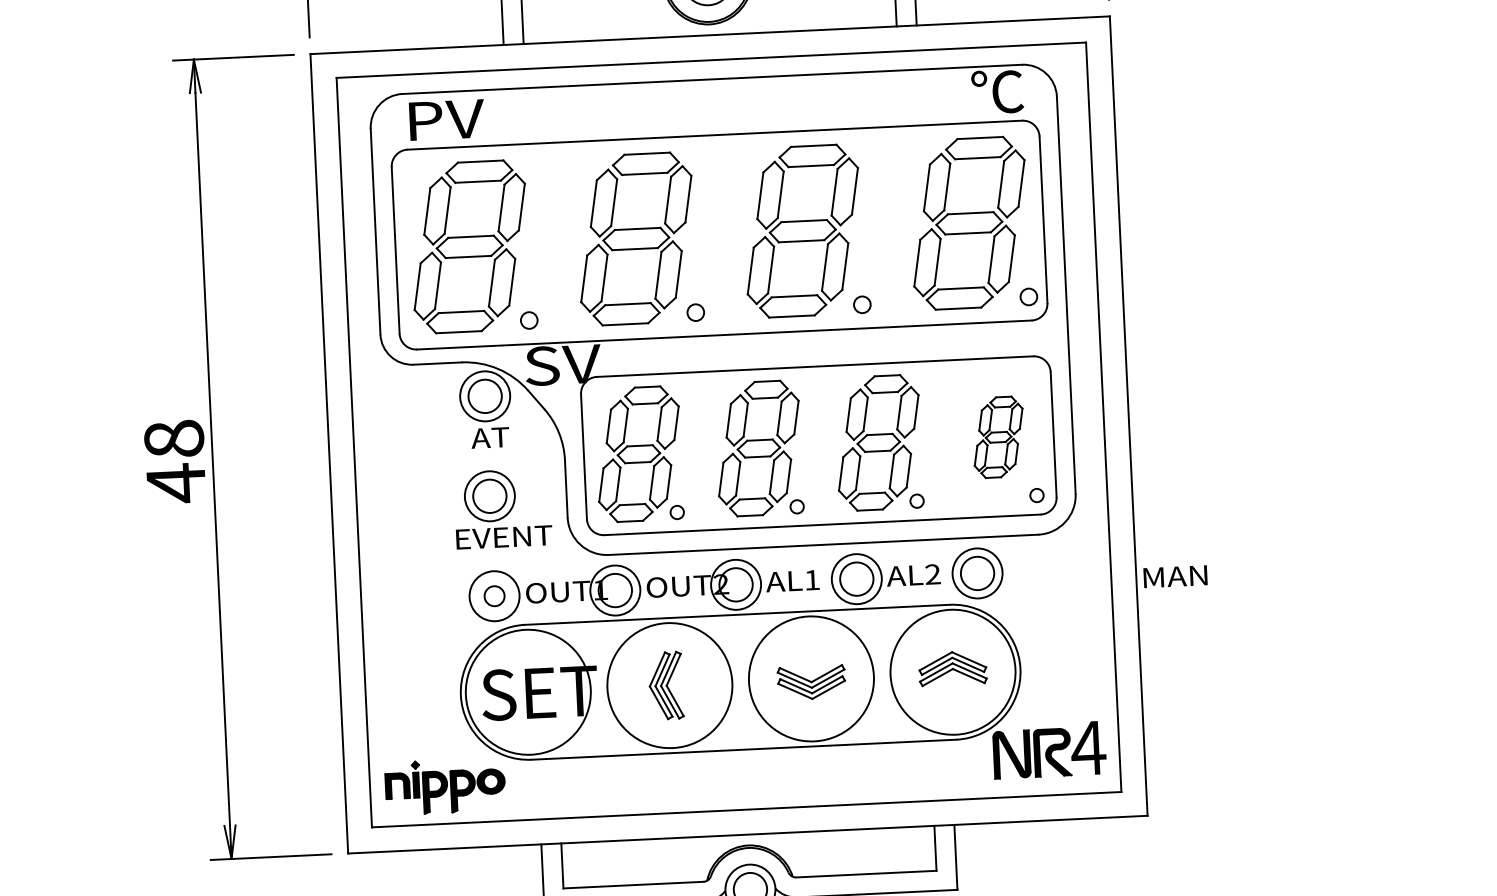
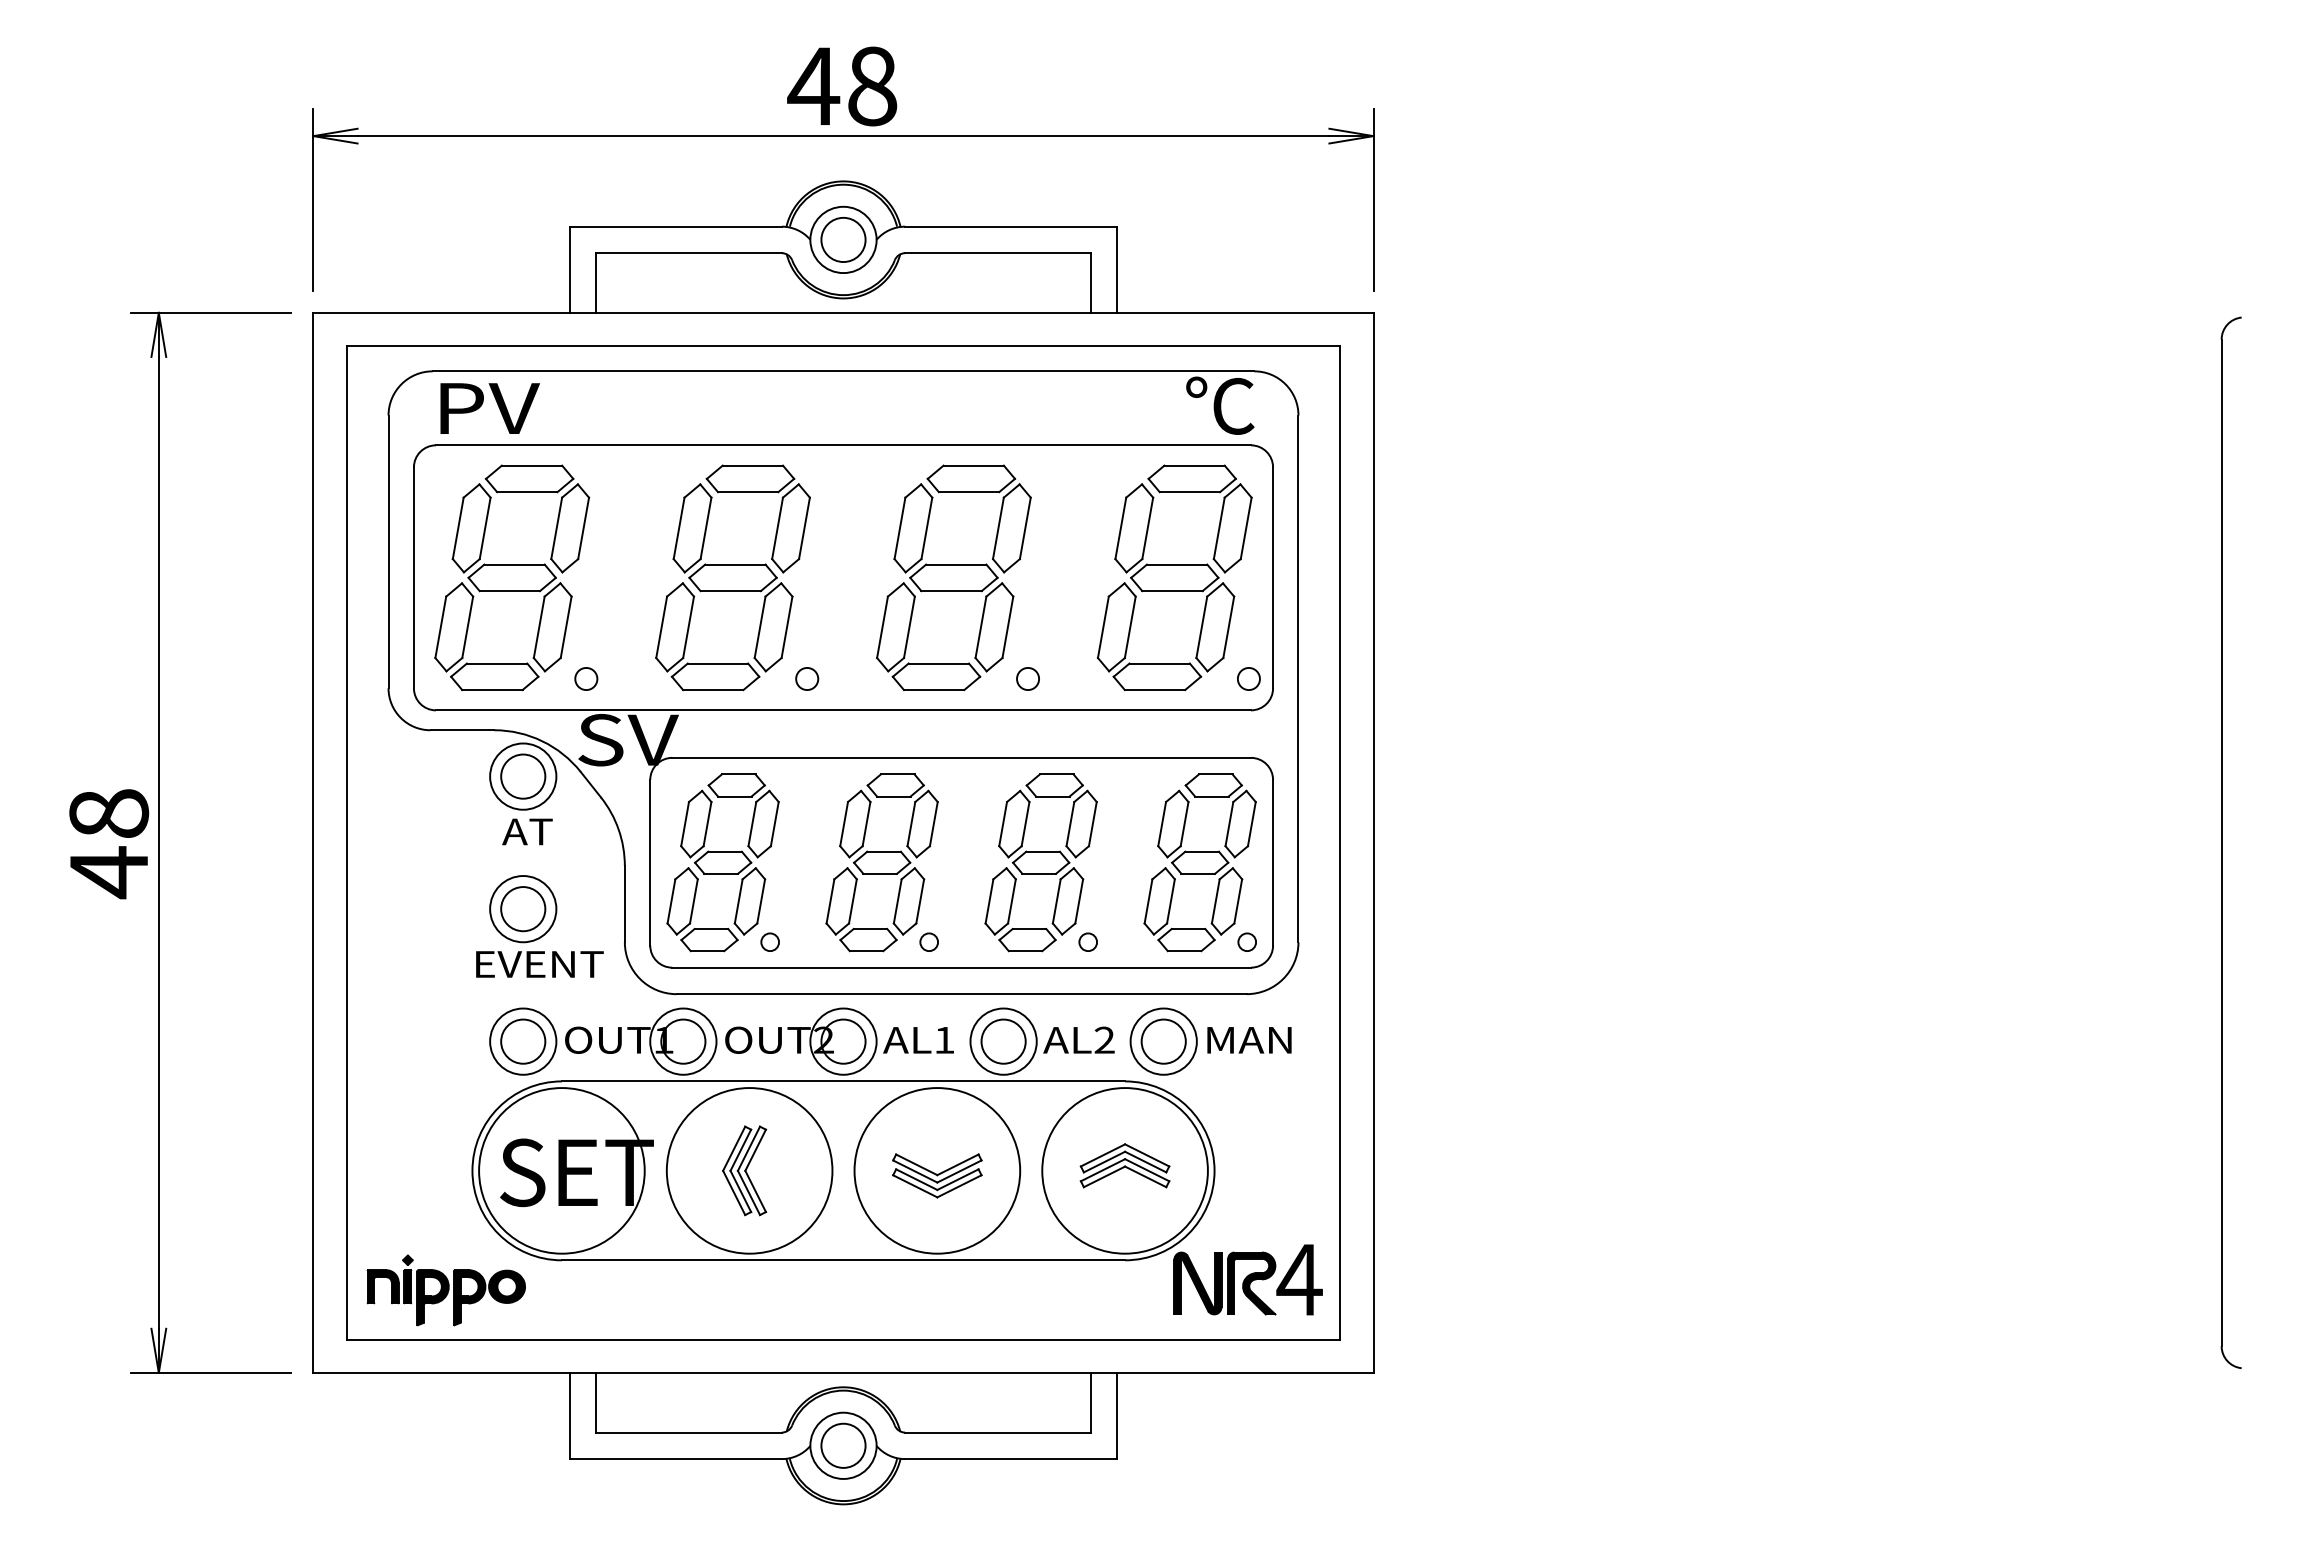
part: (998, 437) -> (1199, 862), size x1.67
text: (1175, 576) -> (1249, 1040), moved
circle: (494, 596) -> (523, 1041), size x1.67

